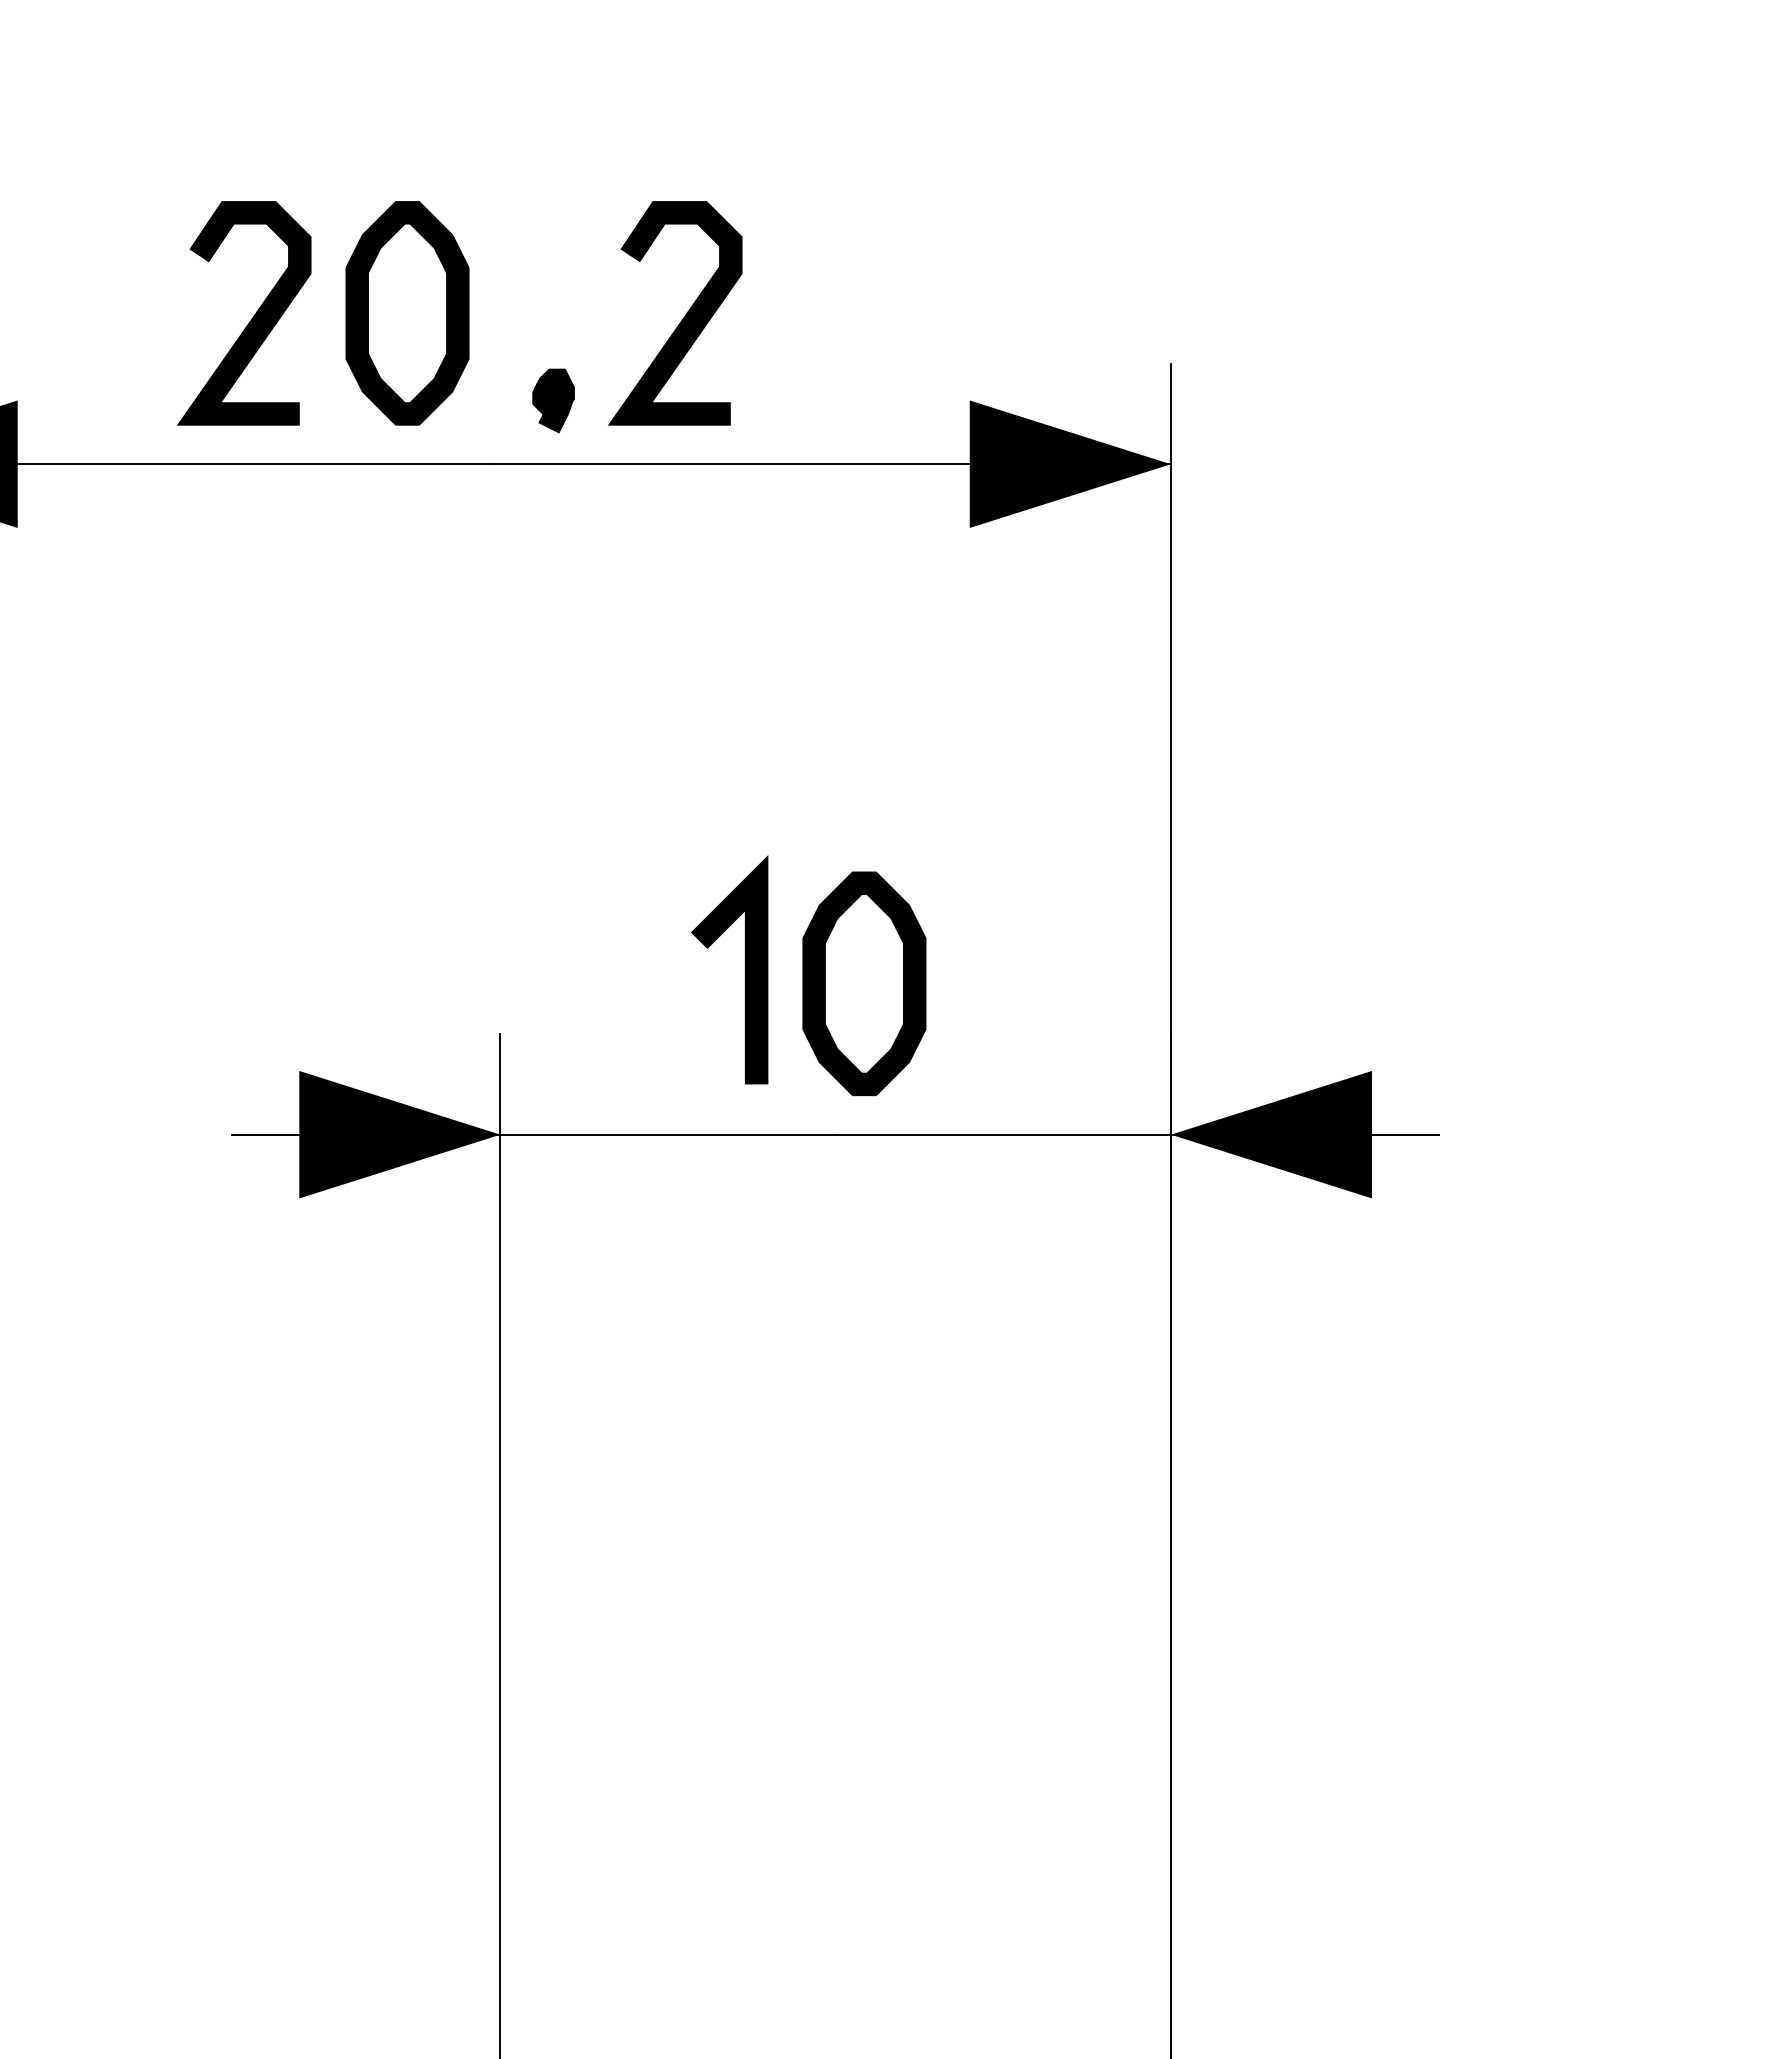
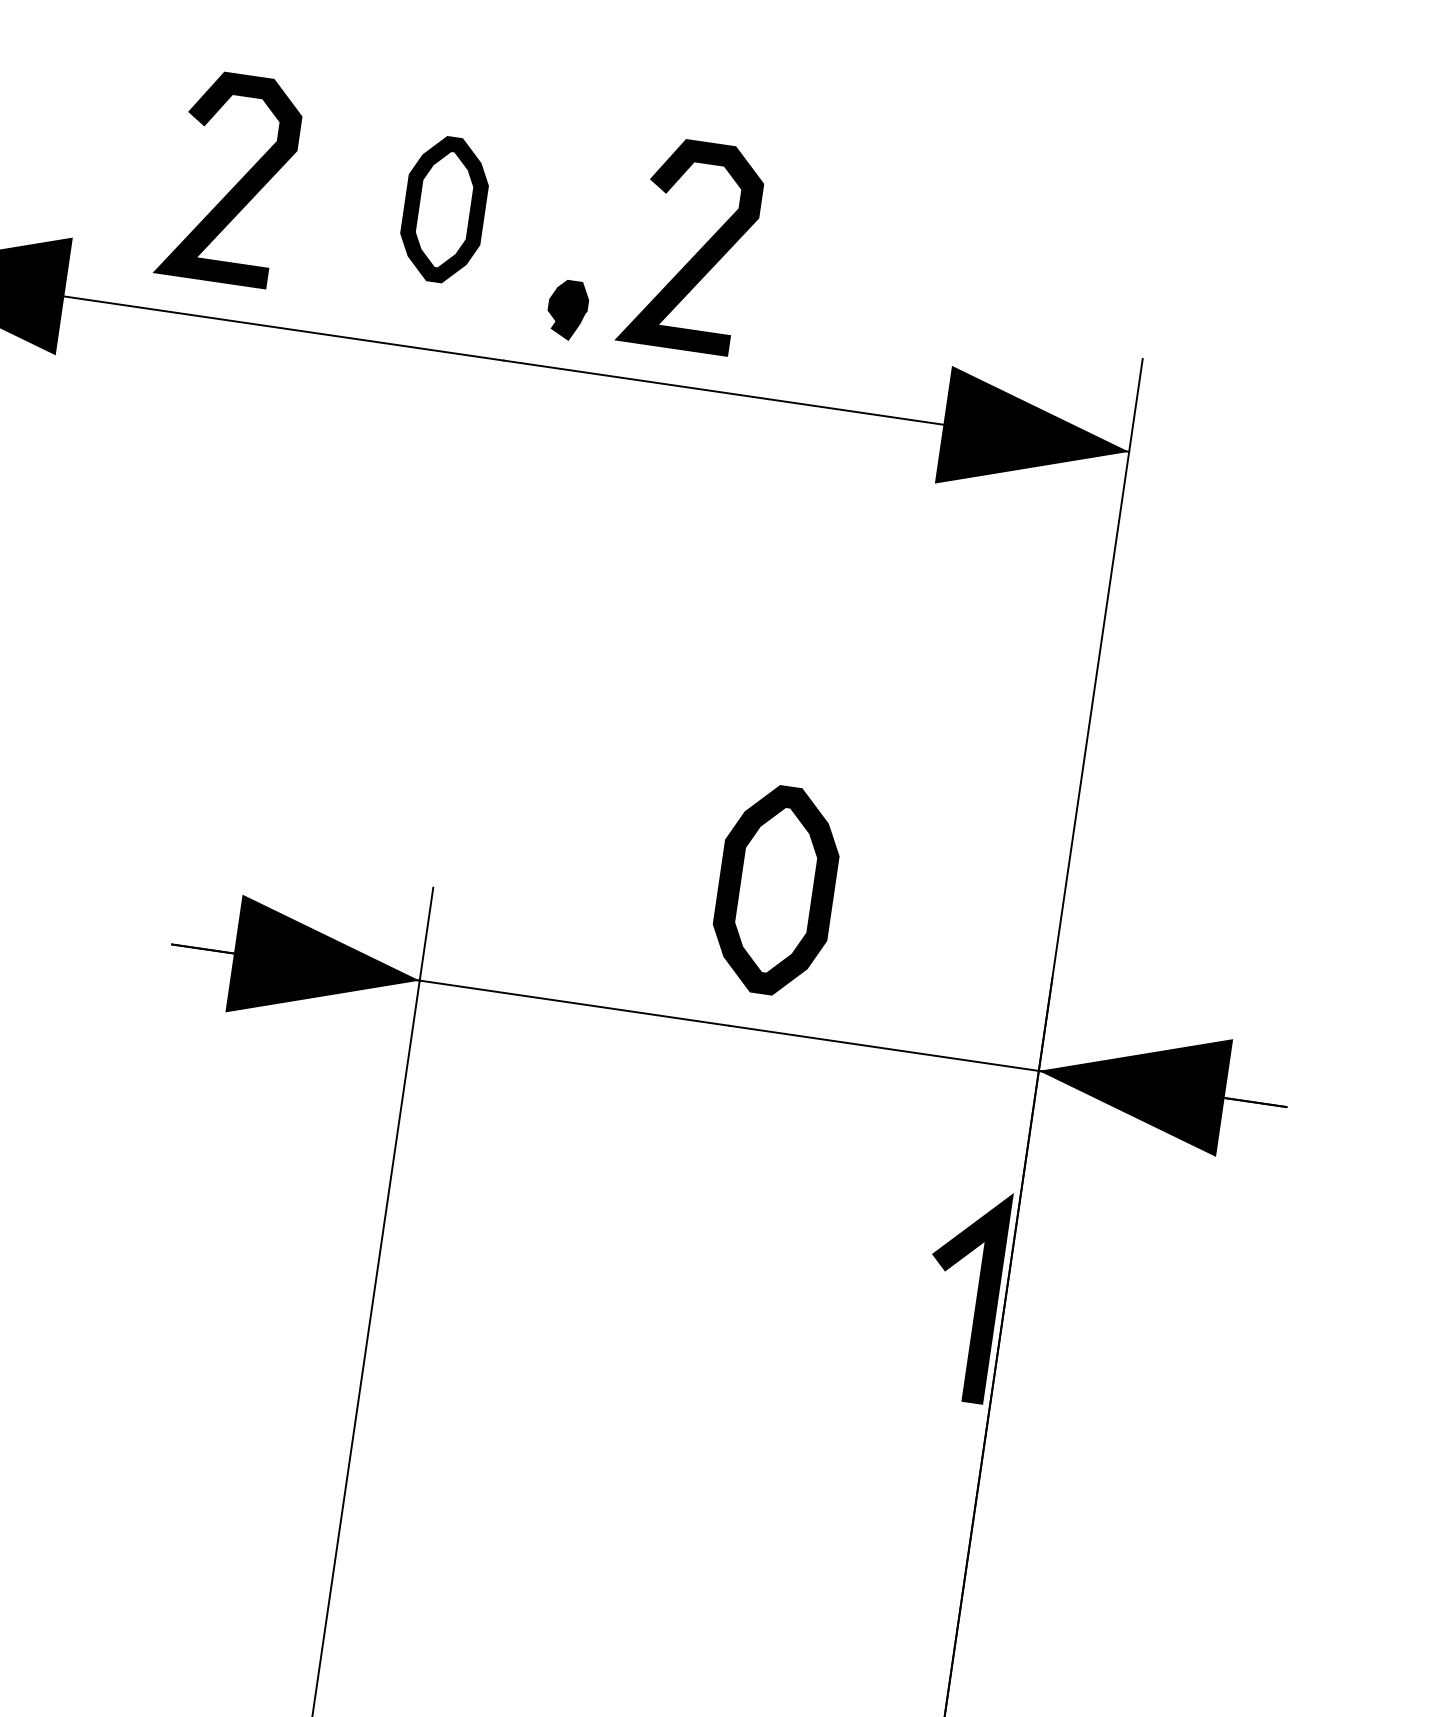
part: (407, 313) -> (444, 209), size x0.7
curve: (251, 318) -> (236, 184), moved
line: (745, 969) -> (977, 1295), moved

